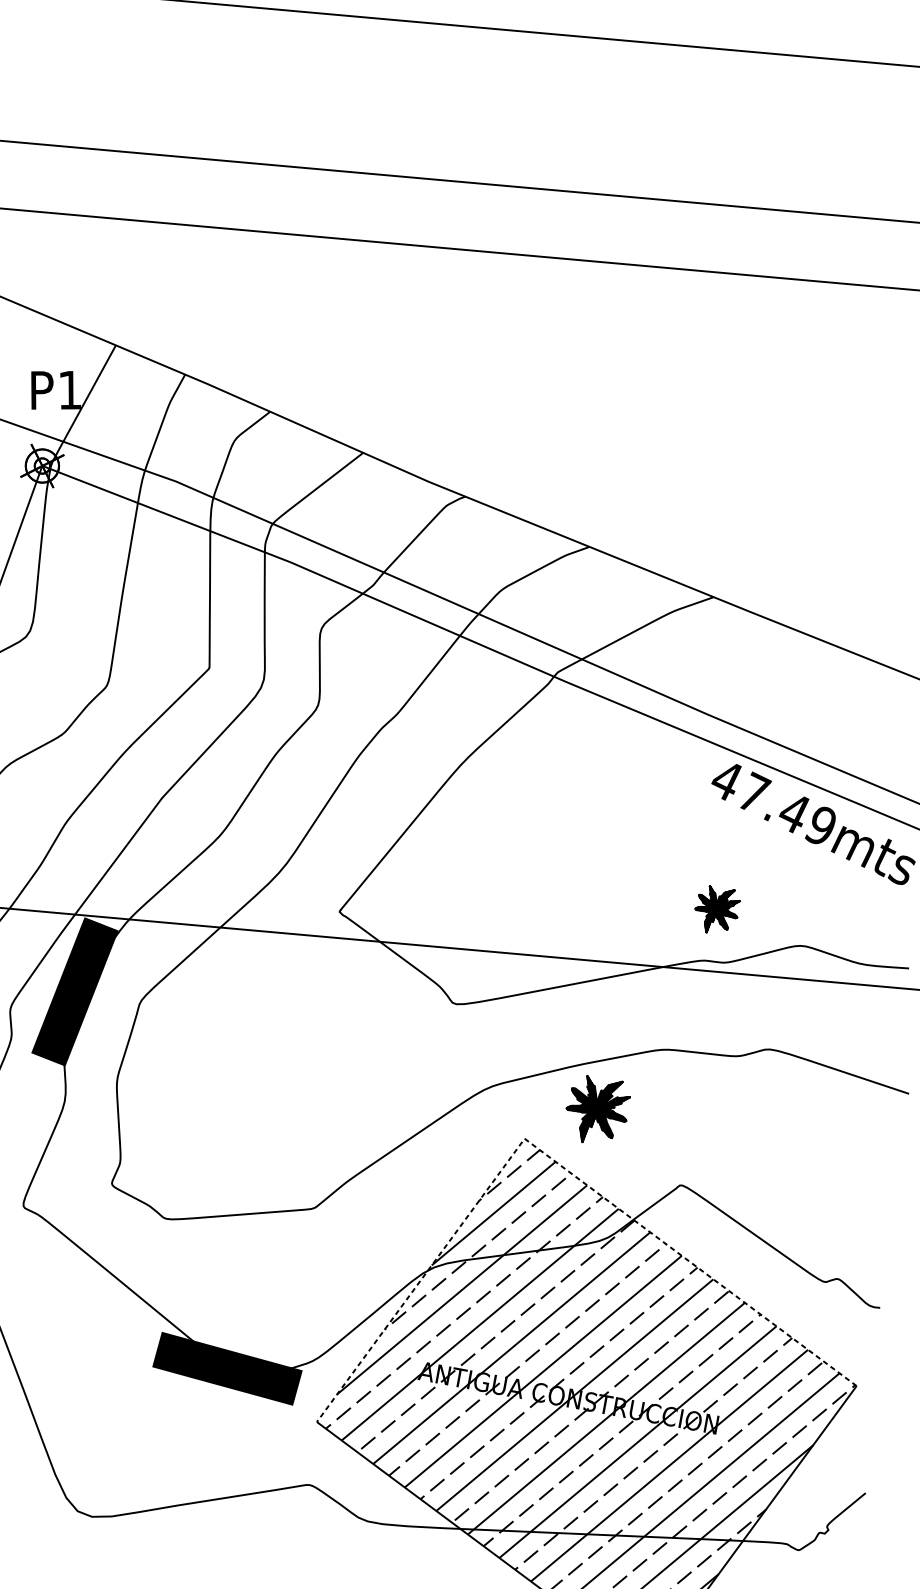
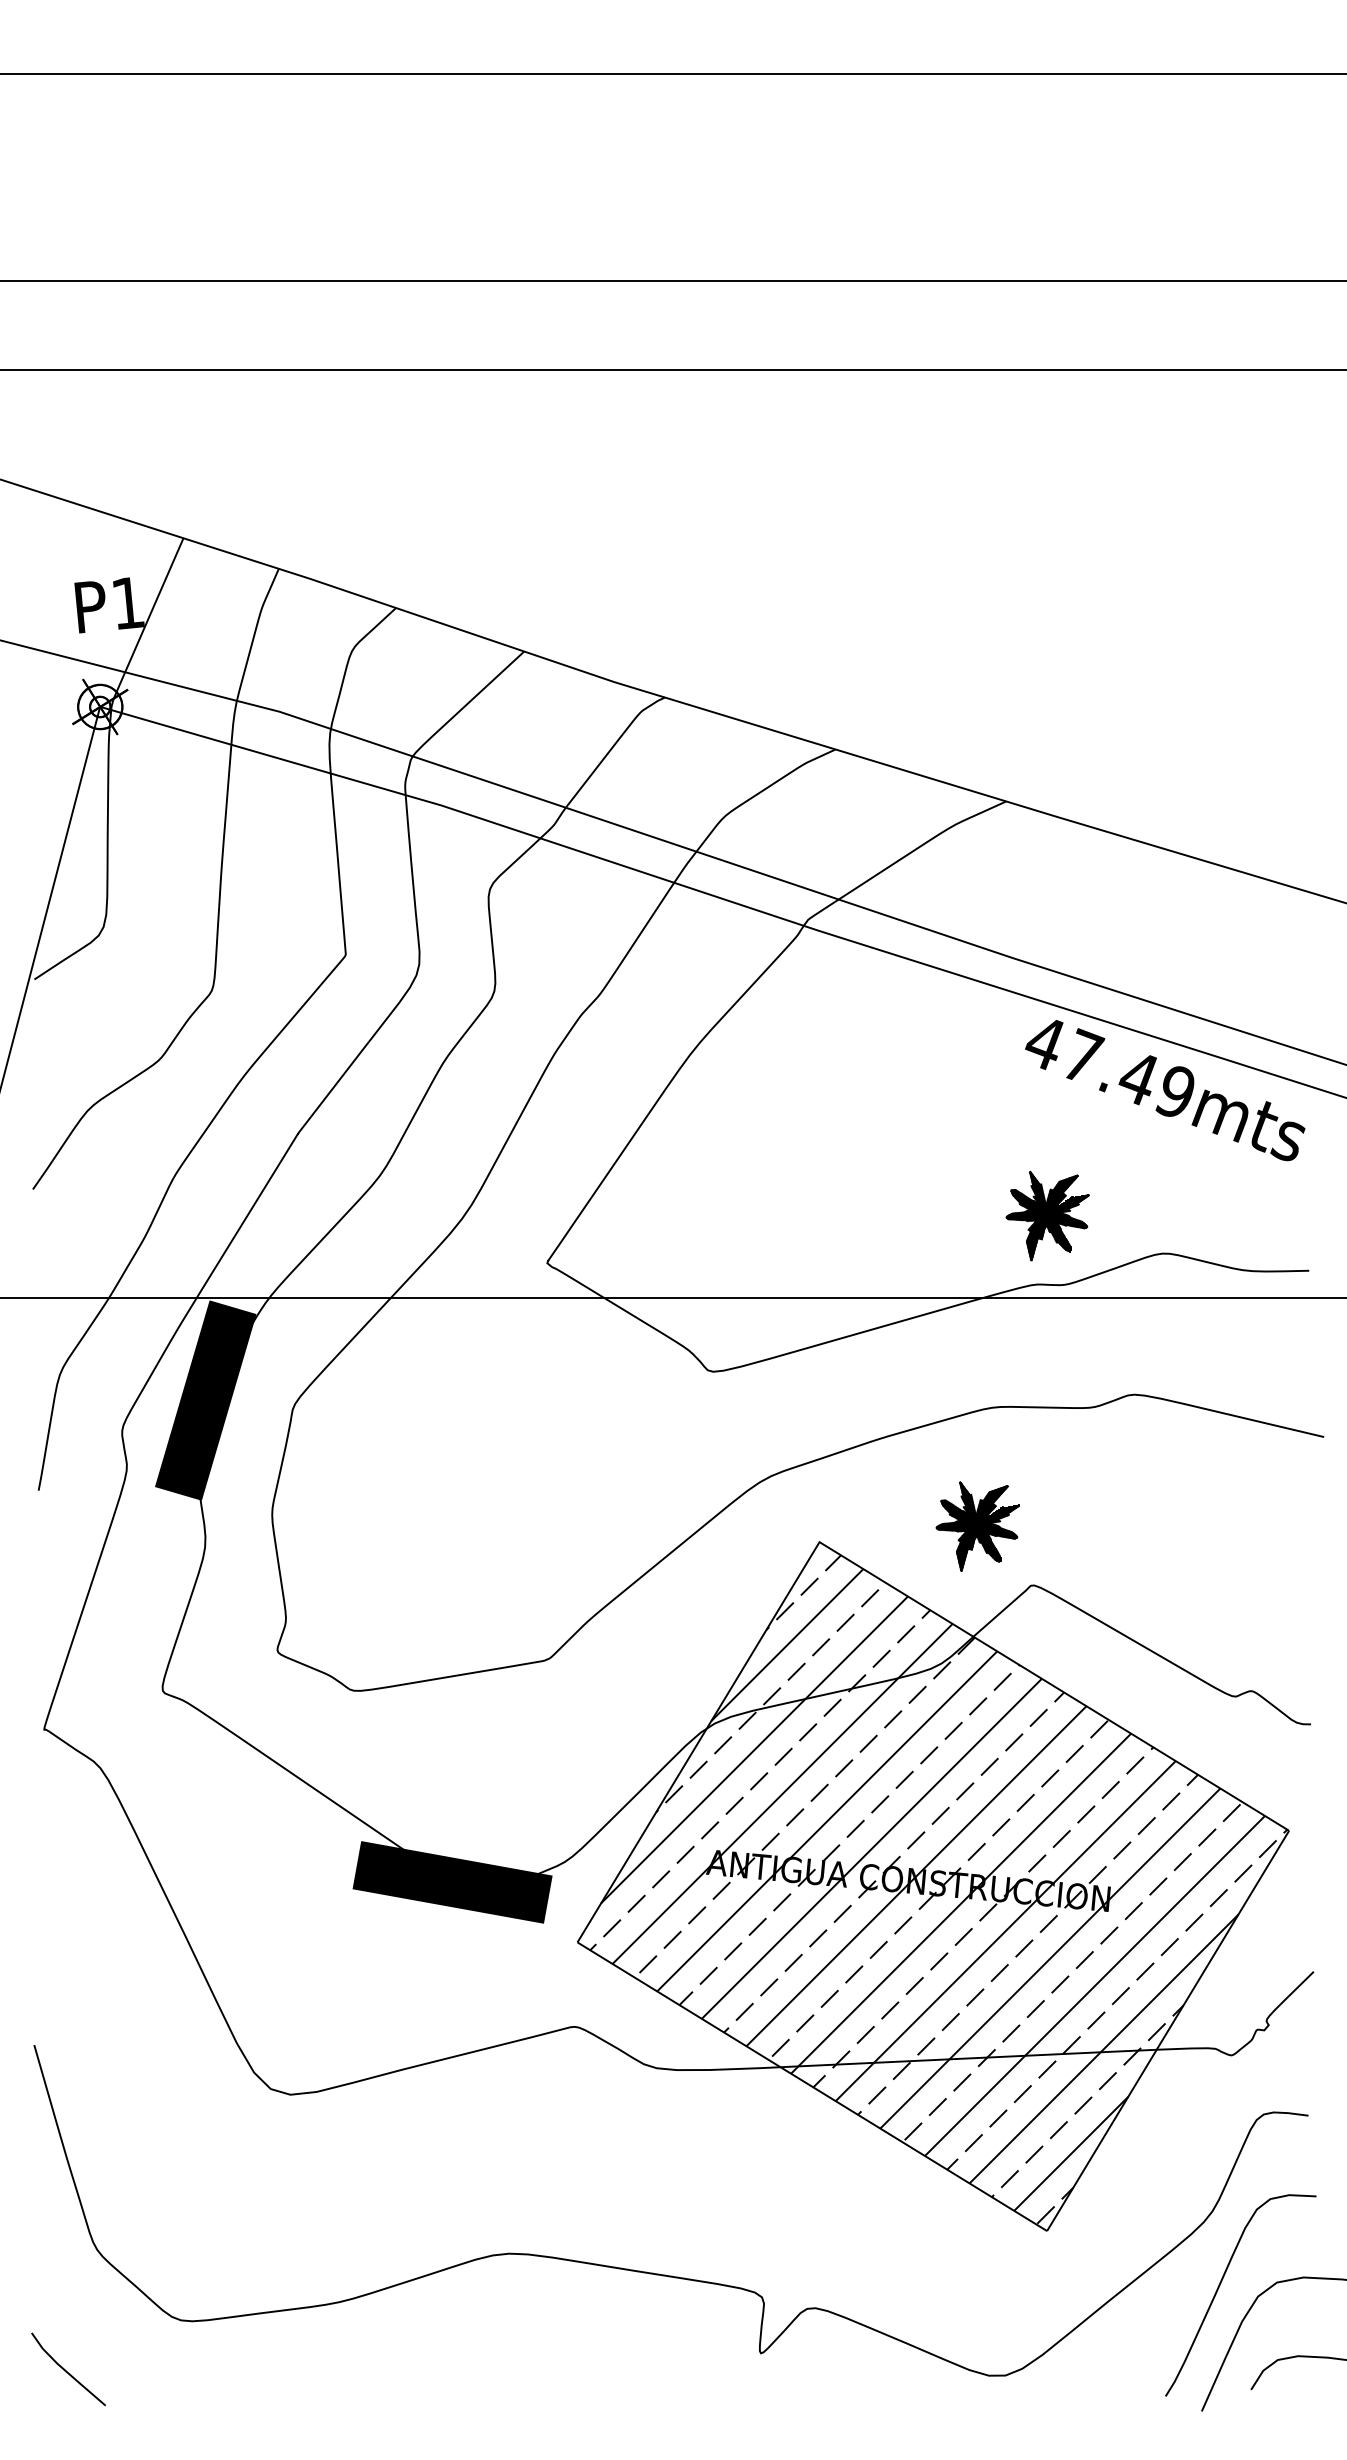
part: (717, 909) -> (1047, 1215), size x1.43
part: (597, 1110) -> (977, 1526), moved
line: (549, 1157) -> (854, 1563), dashed -> solid

